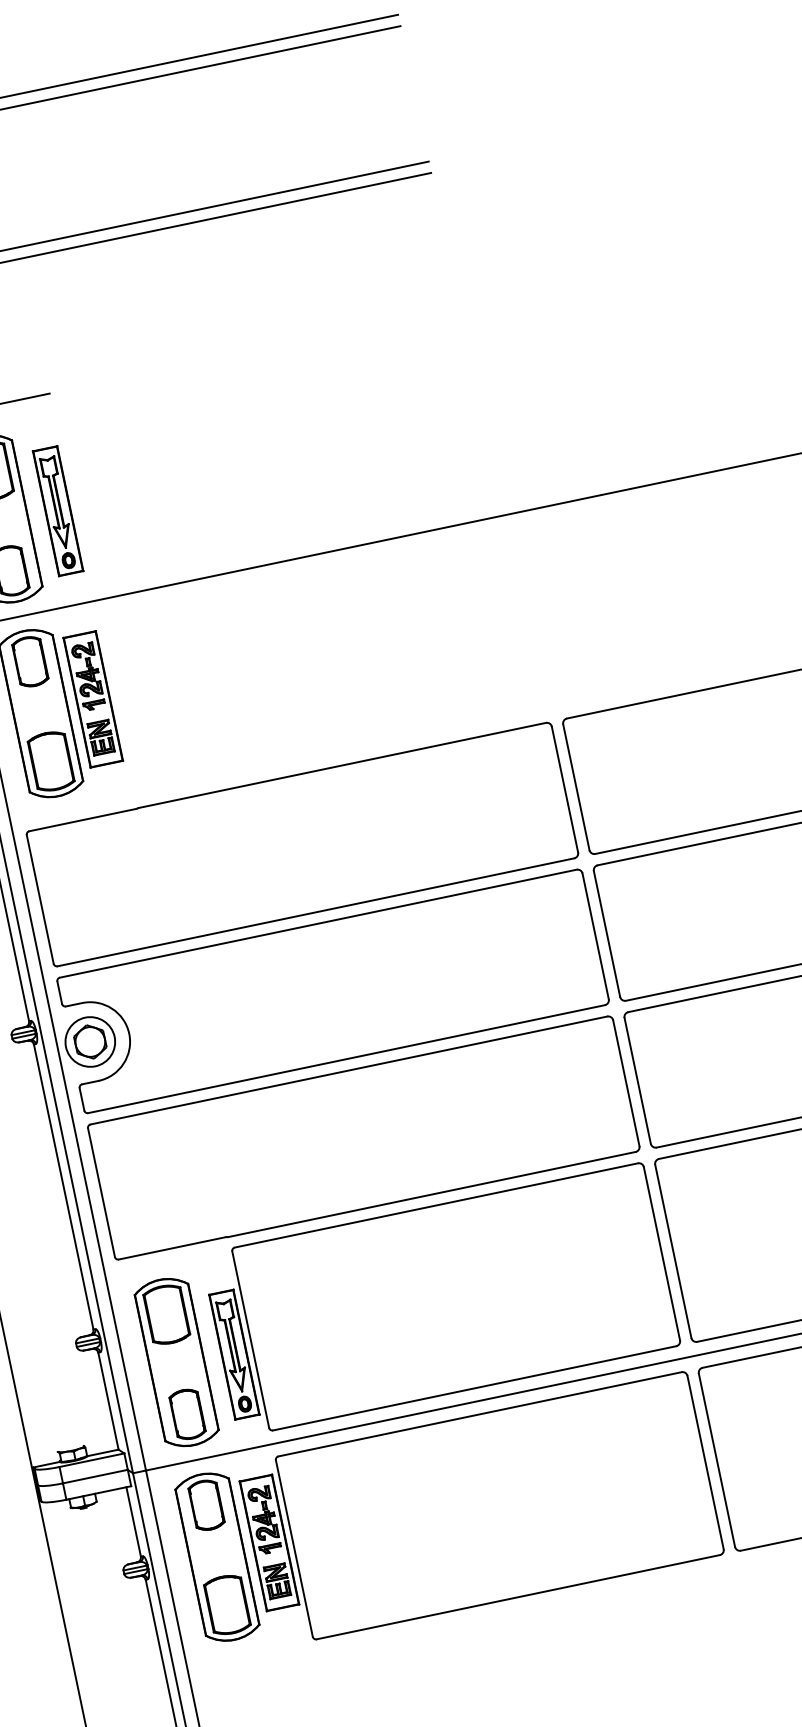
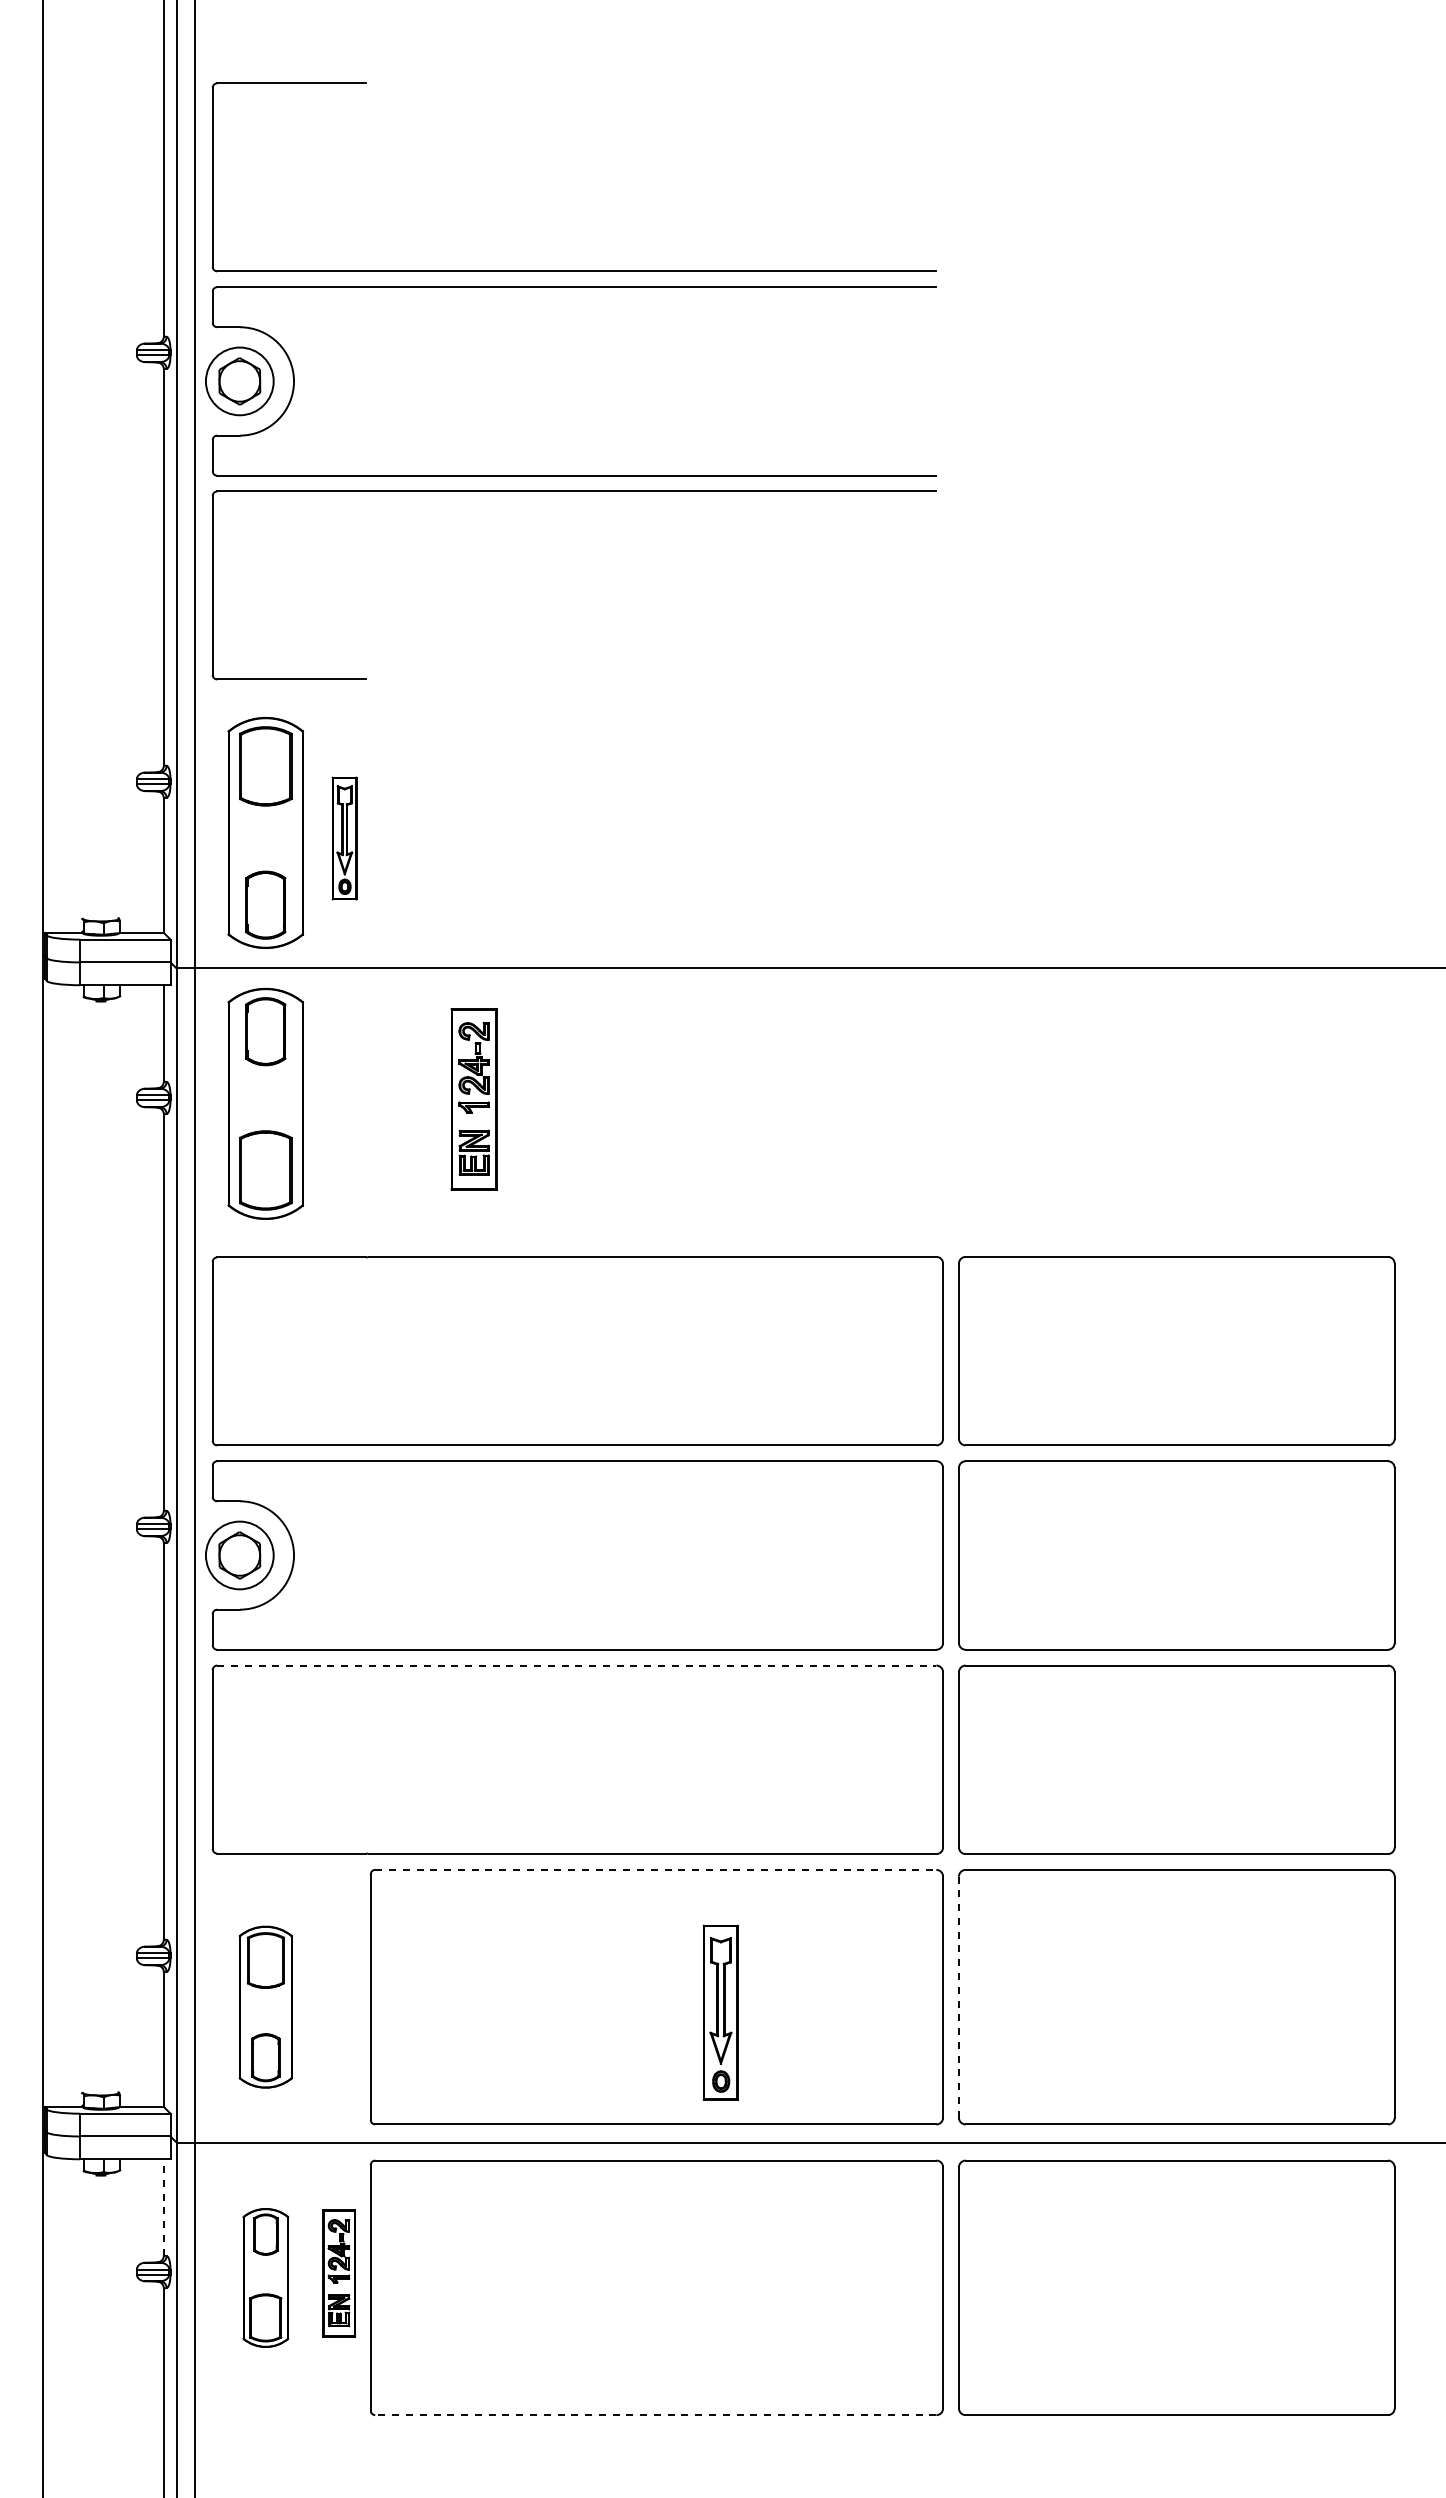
part: (57, 511) -> (344, 838), size x0.7
part: (92, 699) -> (473, 1099), moved
line: (348, 1070) -> (576, 1665), solid -> dashed
line: (436, 1205) -> (655, 1869), solid -> dashed
line: (673, 1251) -> (958, 1997), solid -> dashed
part: (234, 1354) -> (720, 2012), moved
part: (176, 1362) -> (265, 2007), size x0.7
line: (133, 1521) -> (163, 2206), solid -> dashed
part: (269, 1543) -> (338, 2273), size x0.7
part: (217, 1556) -> (265, 2277), size x0.6
line: (518, 1597) -> (655, 2415), solid -> dashed

